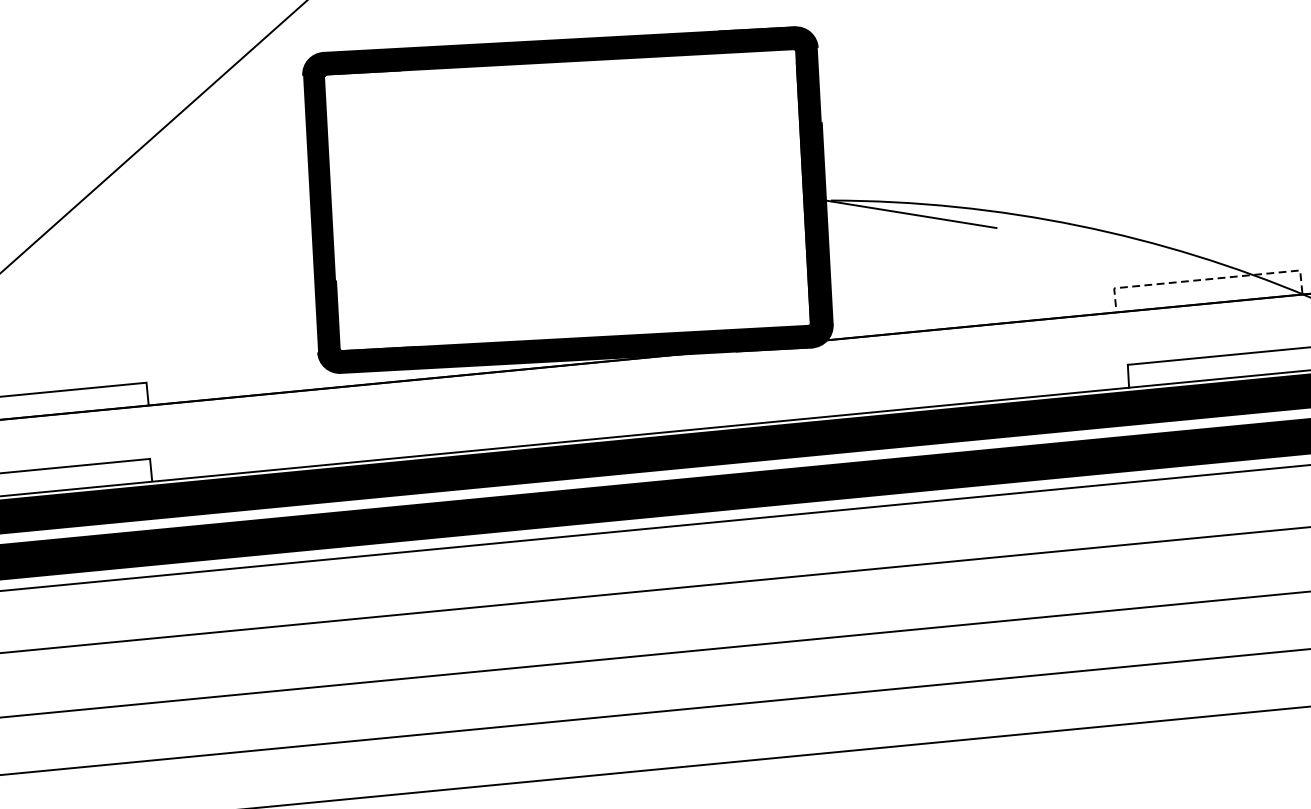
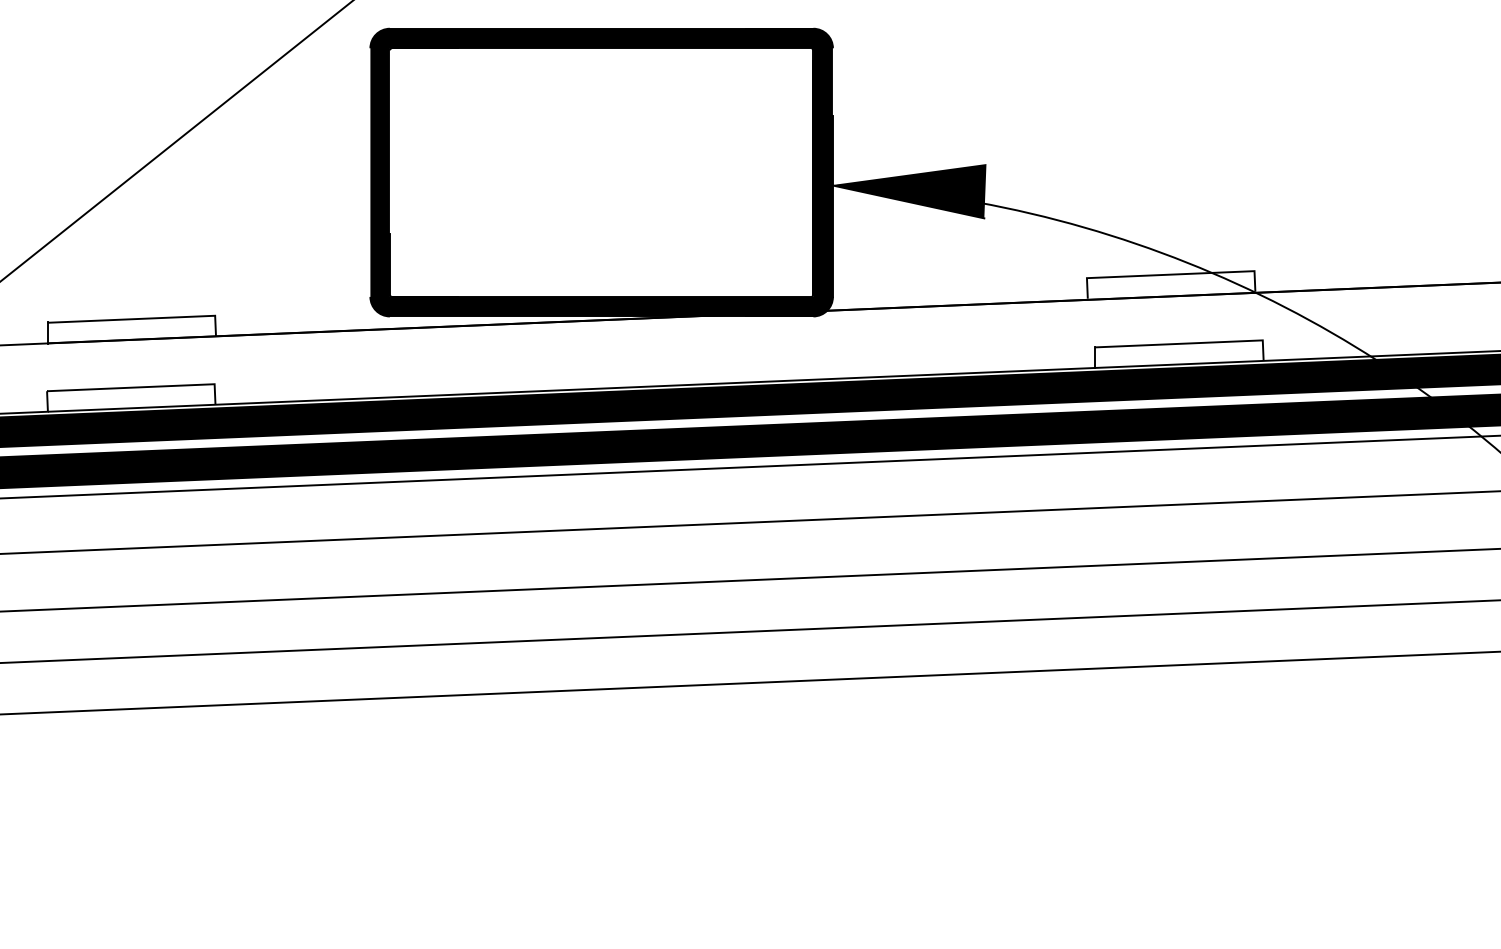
fill: (910, 202) -> (908, 191), added
line: (1206, 279) -> (1170, 274), dashed -> solid

